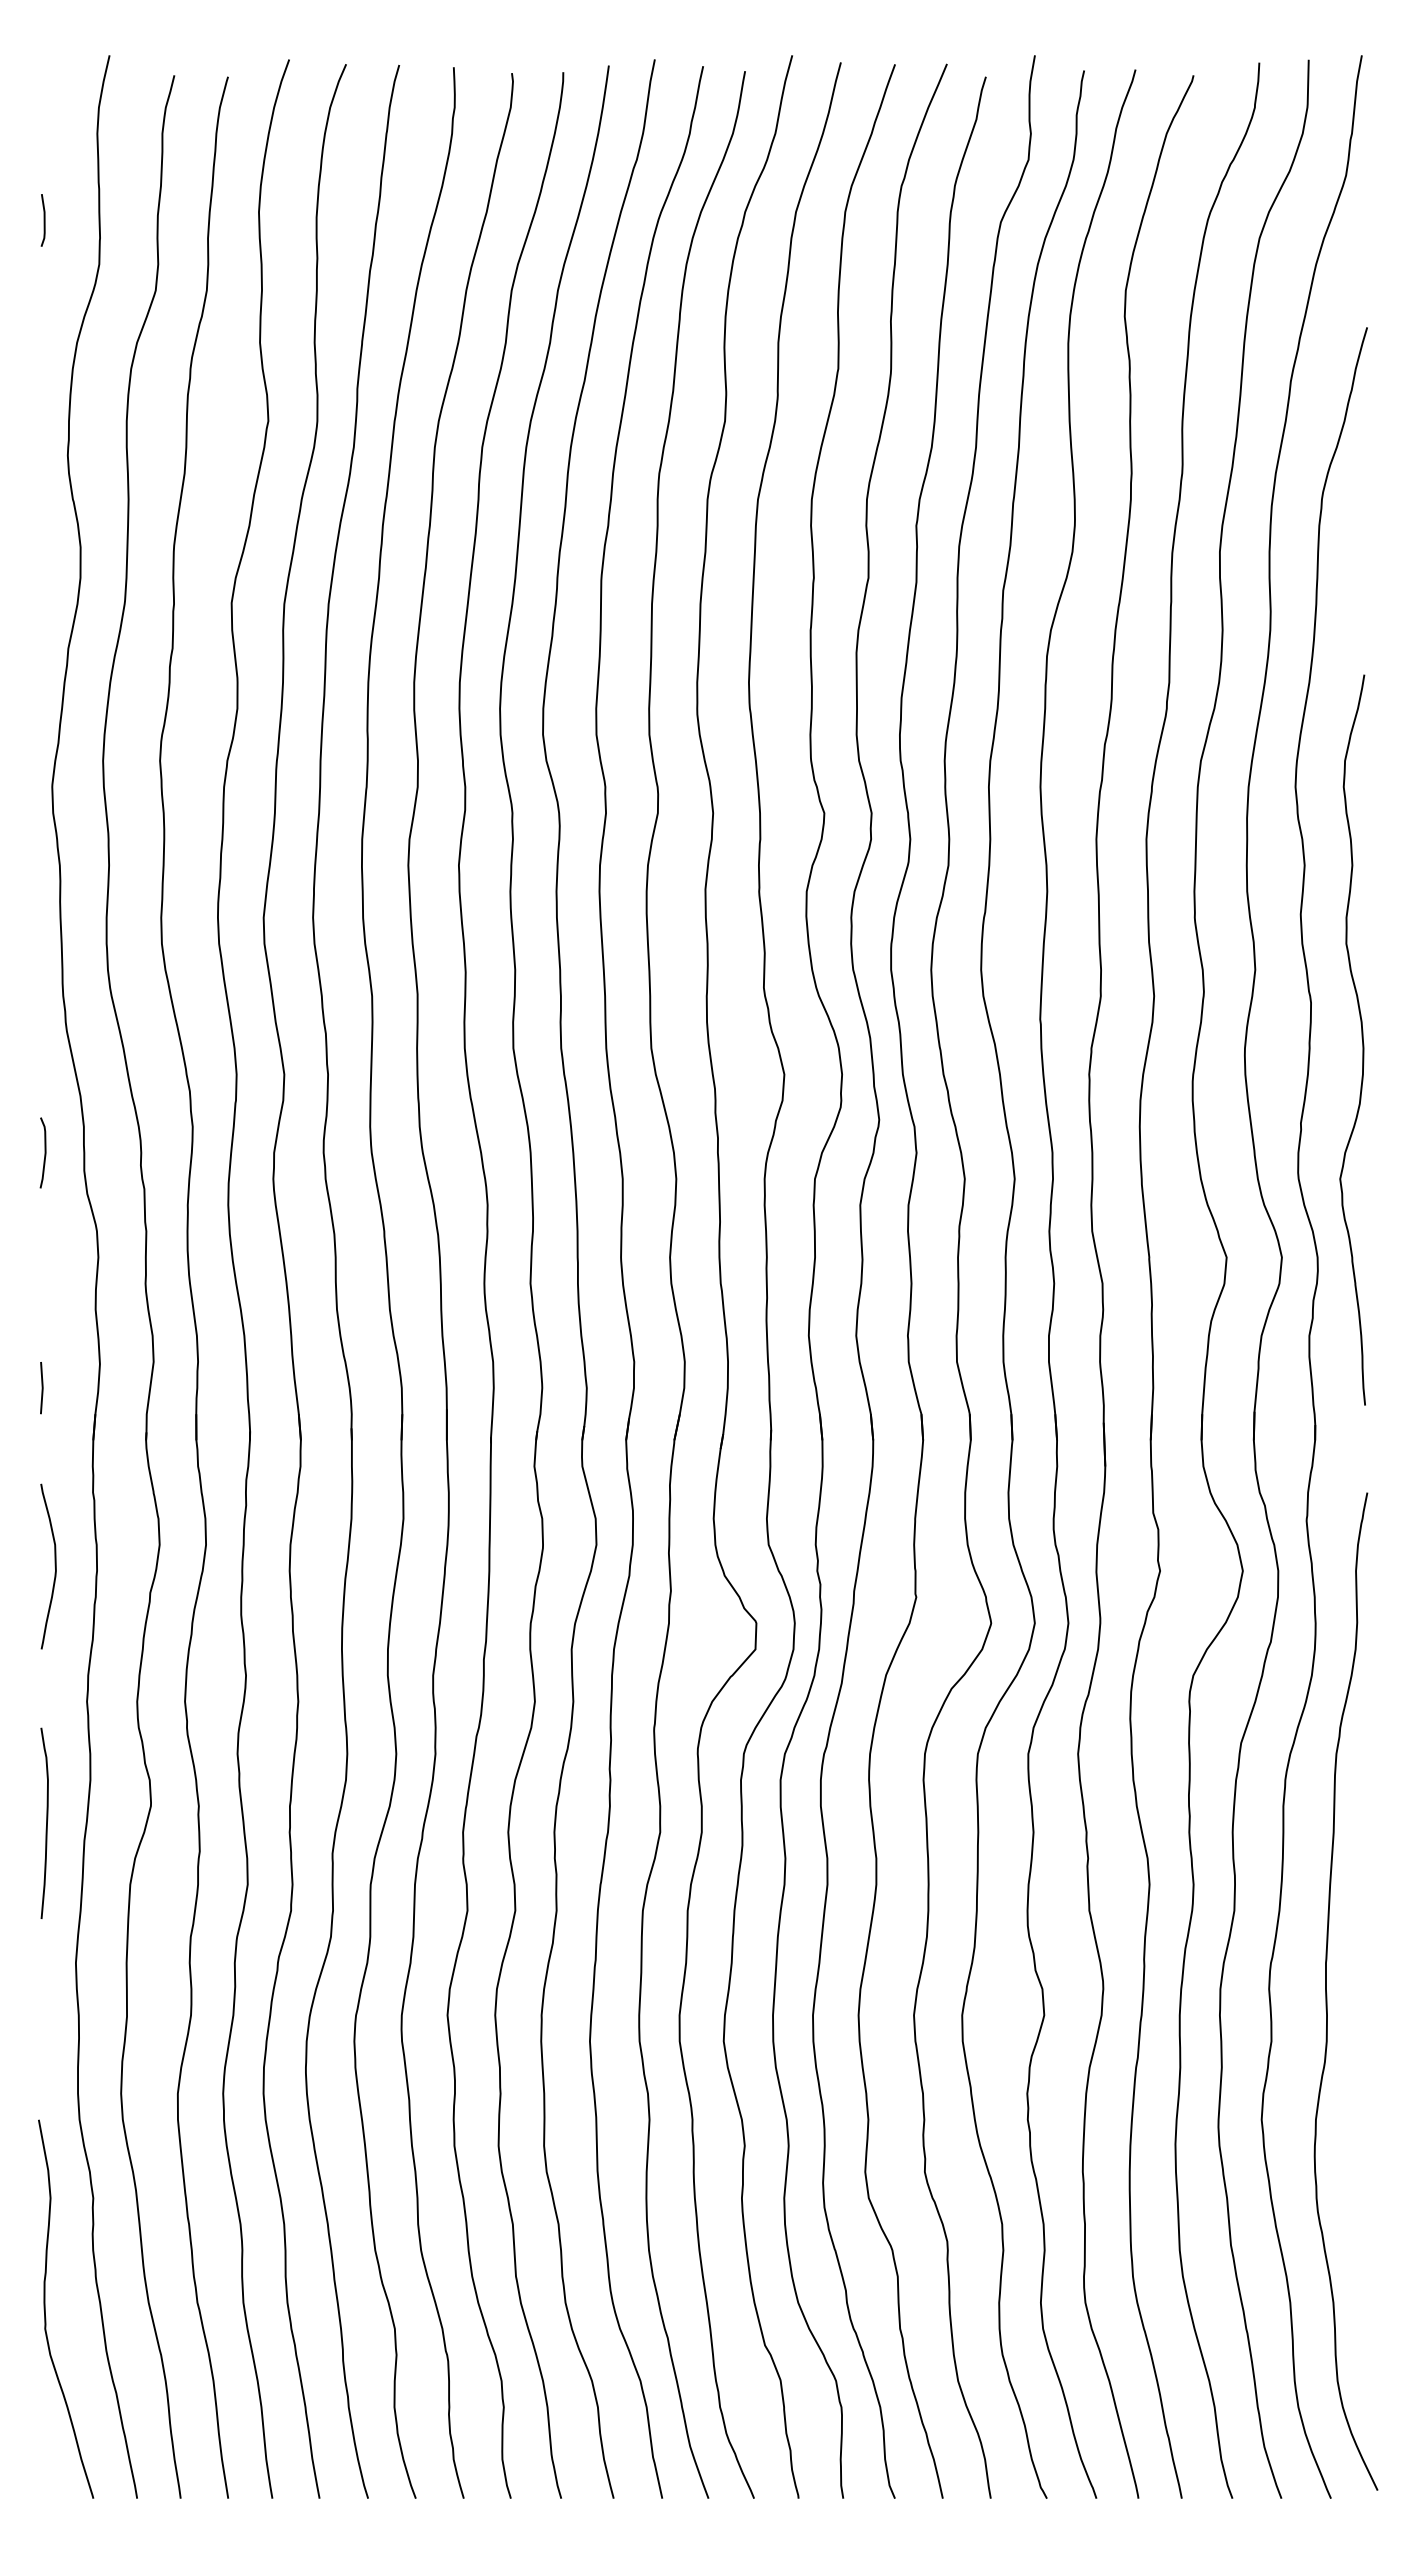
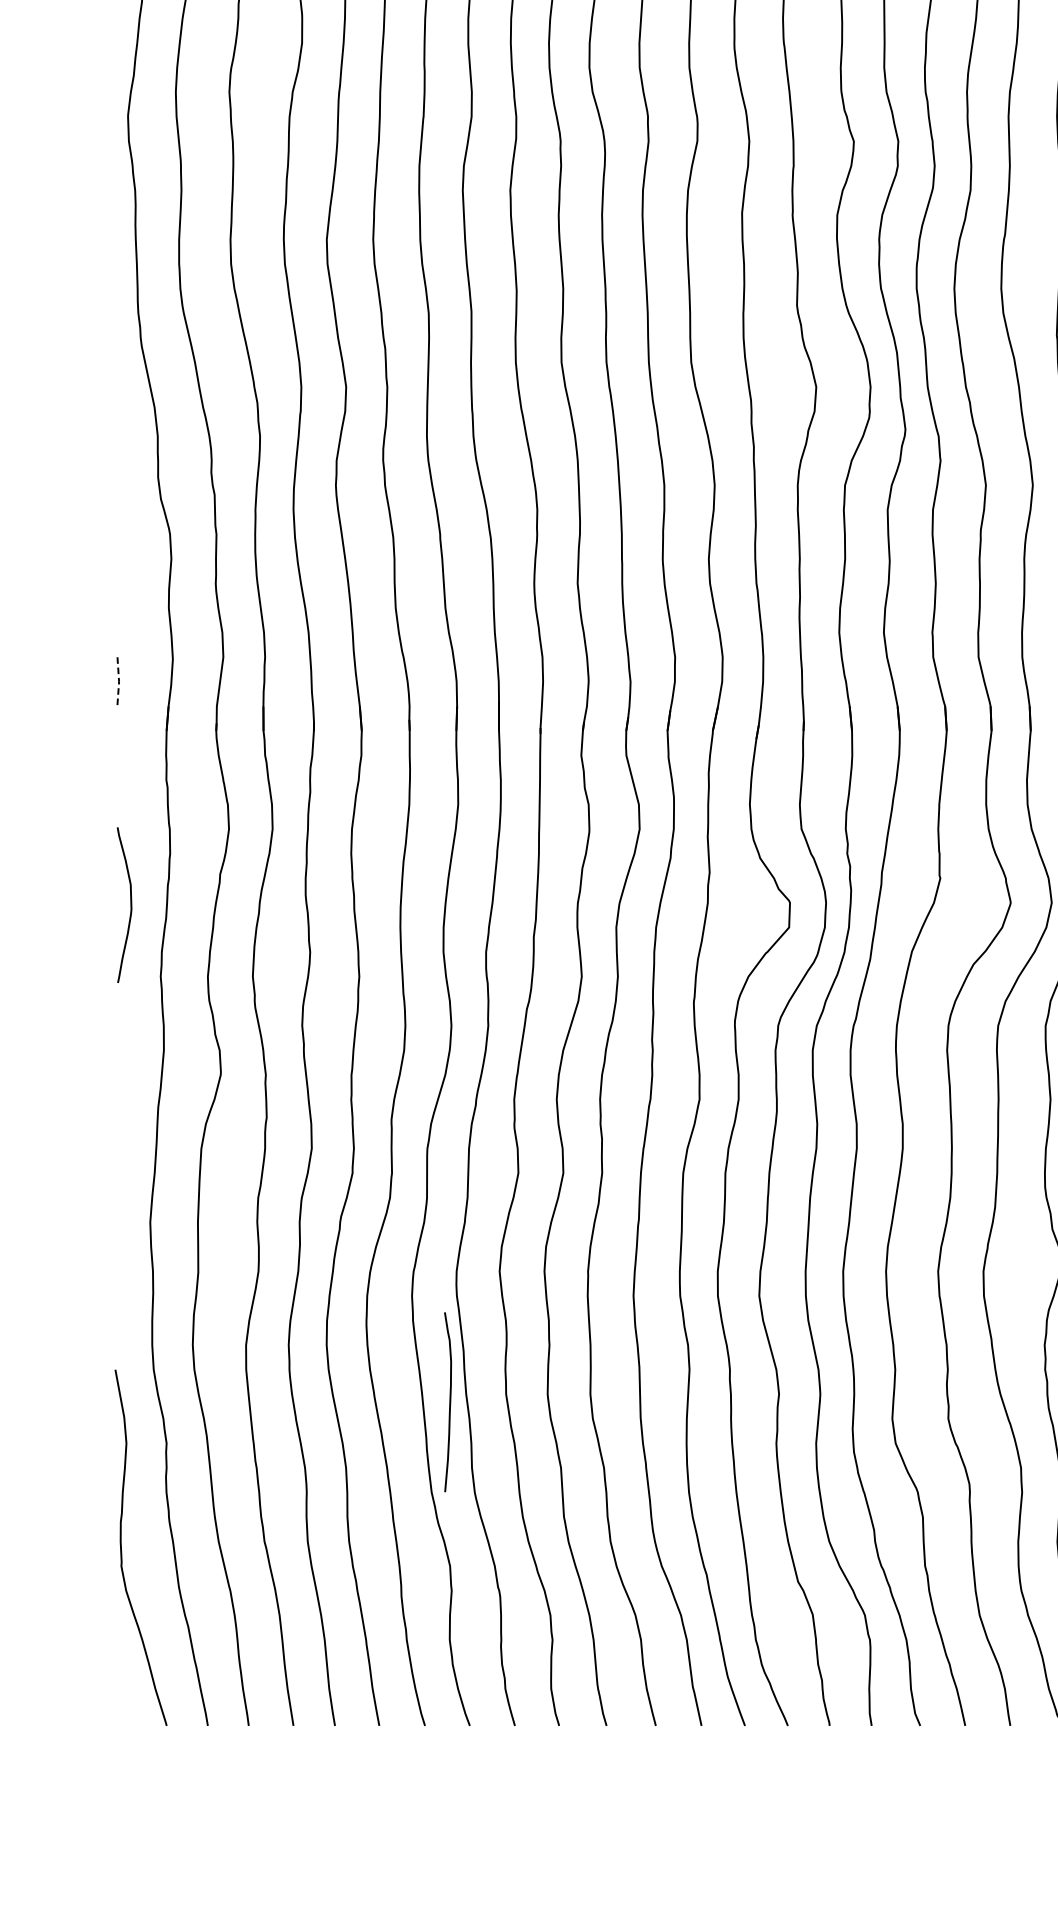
curve: (44, 1152) -> (120, 460), removed
line: (42, 1388) -> (118, 682), solid -> dashed
curve: (54, 1566) -> (130, 905), moved
curve: (46, 1822) -> (449, 1401), moved

